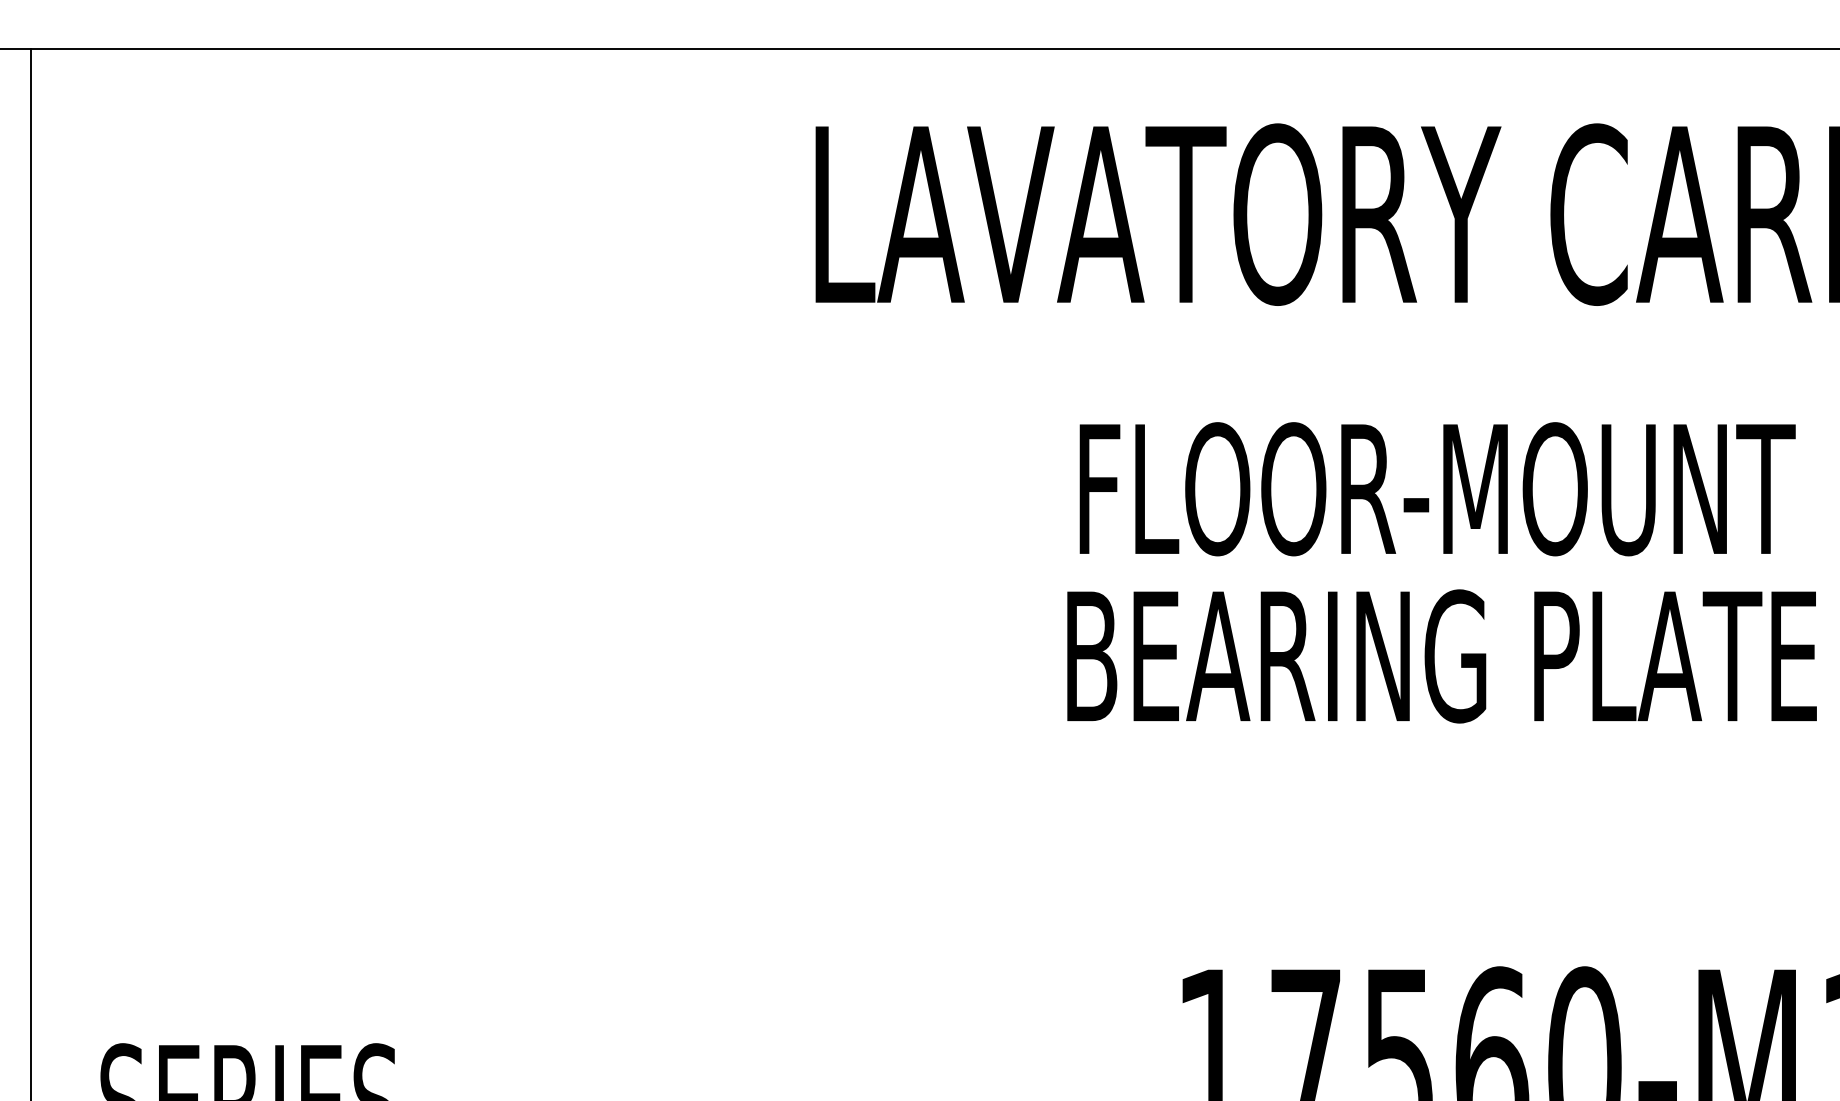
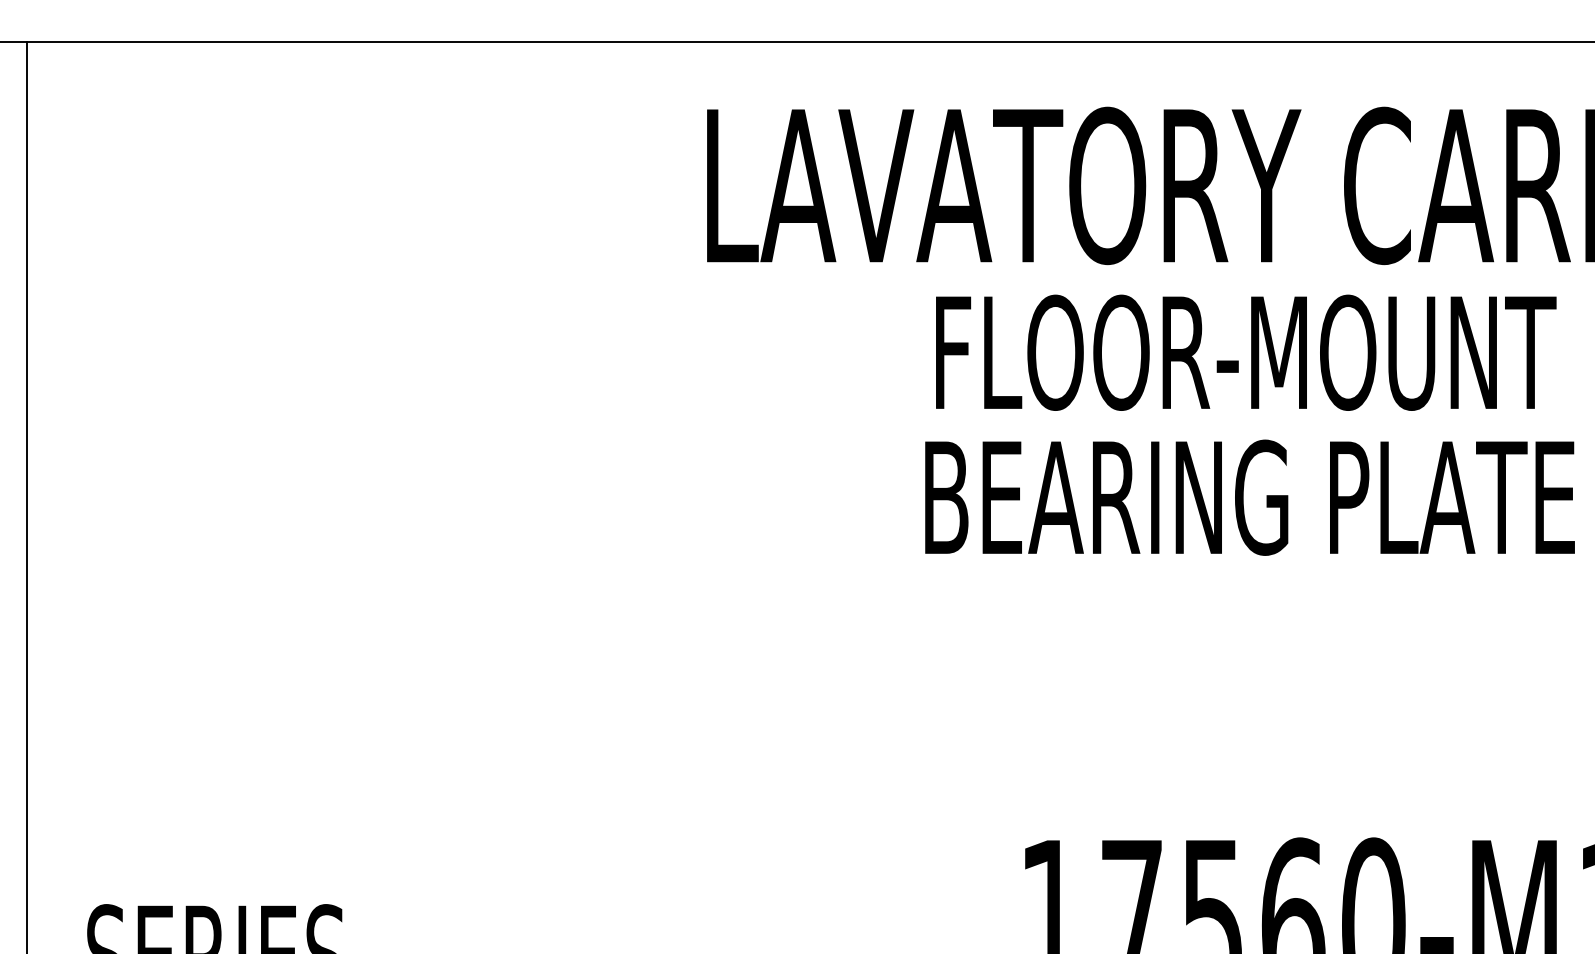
text: (1441, 572) -> (1249, 424), moved

